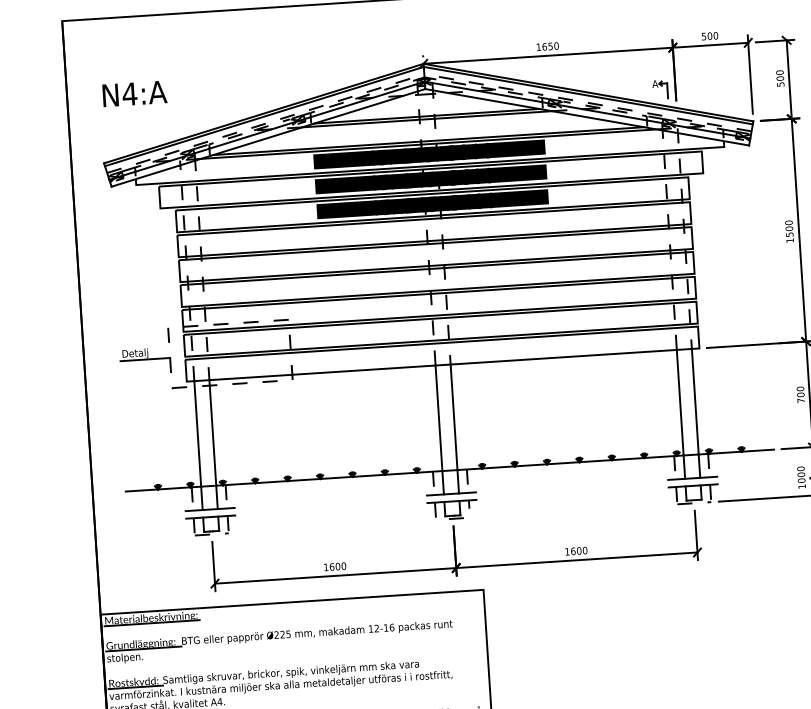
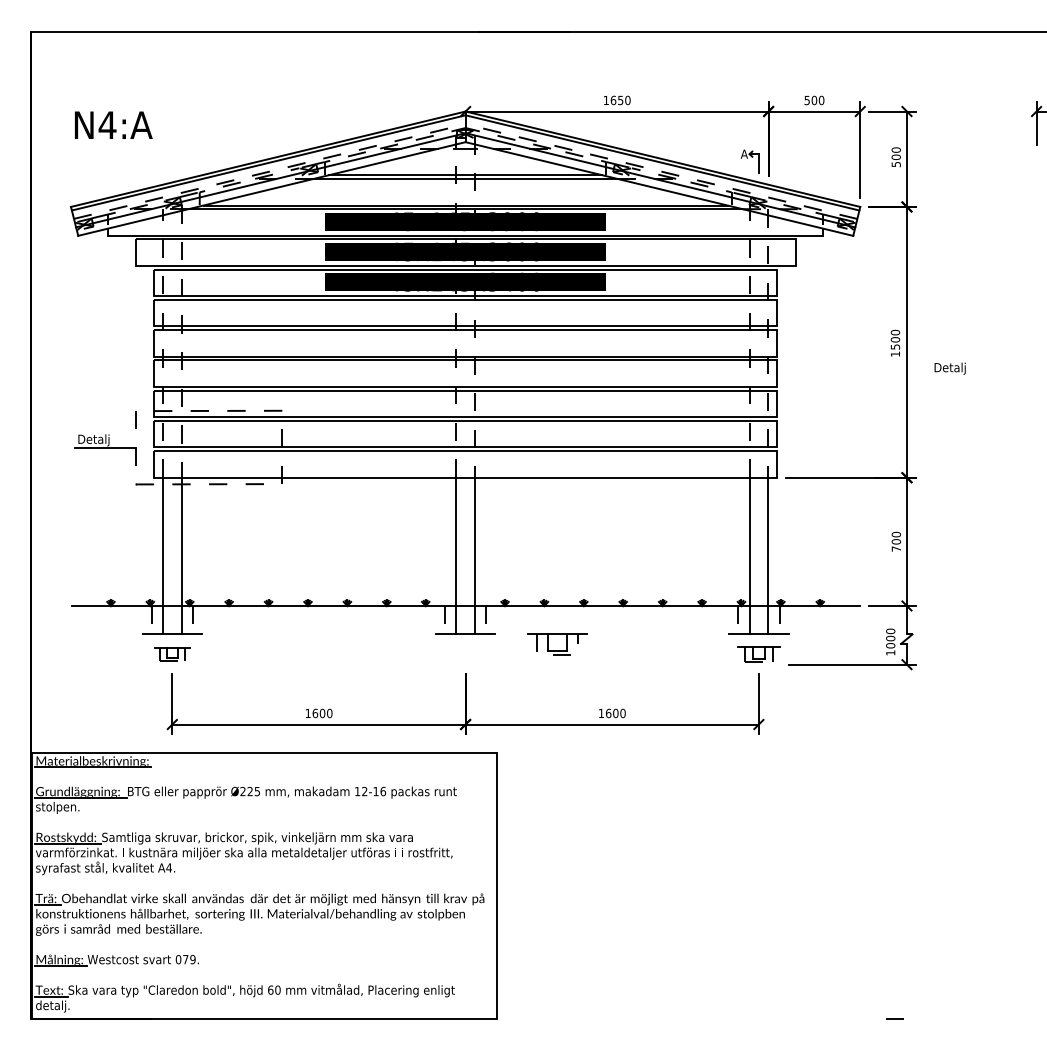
part: (693, 494) -> (758, 654), size x0.7
part: (452, 510) -> (557, 644), moved
part: (211, 526) -> (172, 654), size x0.6

